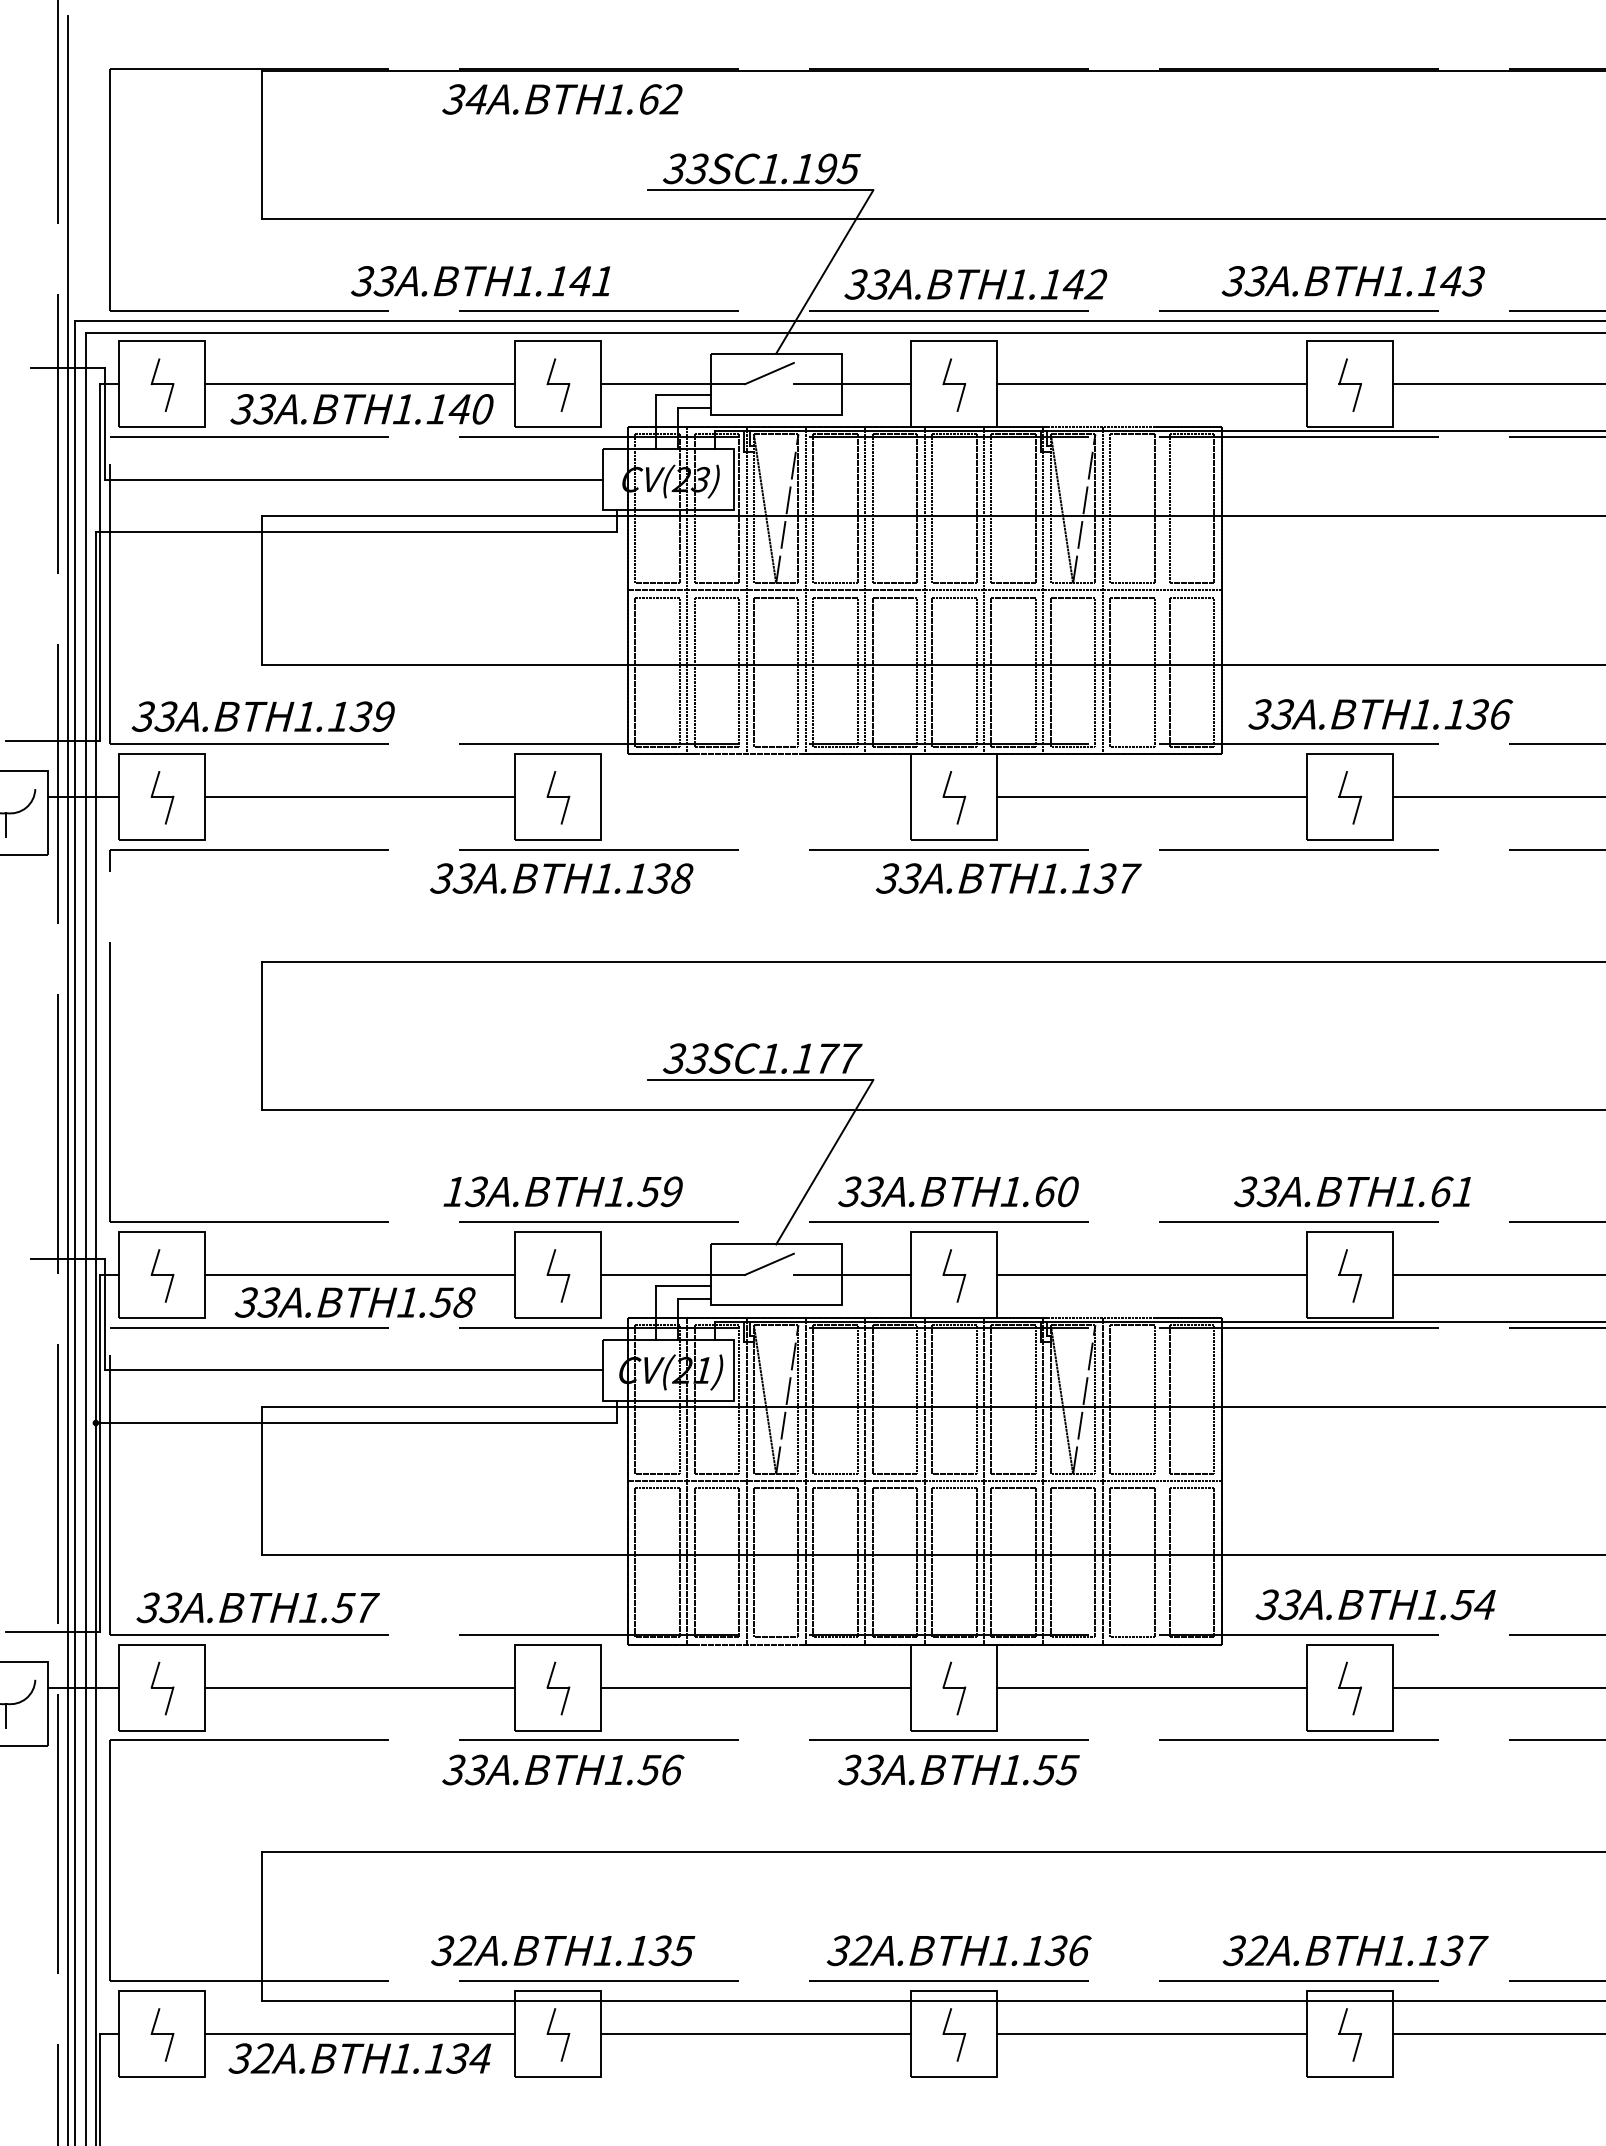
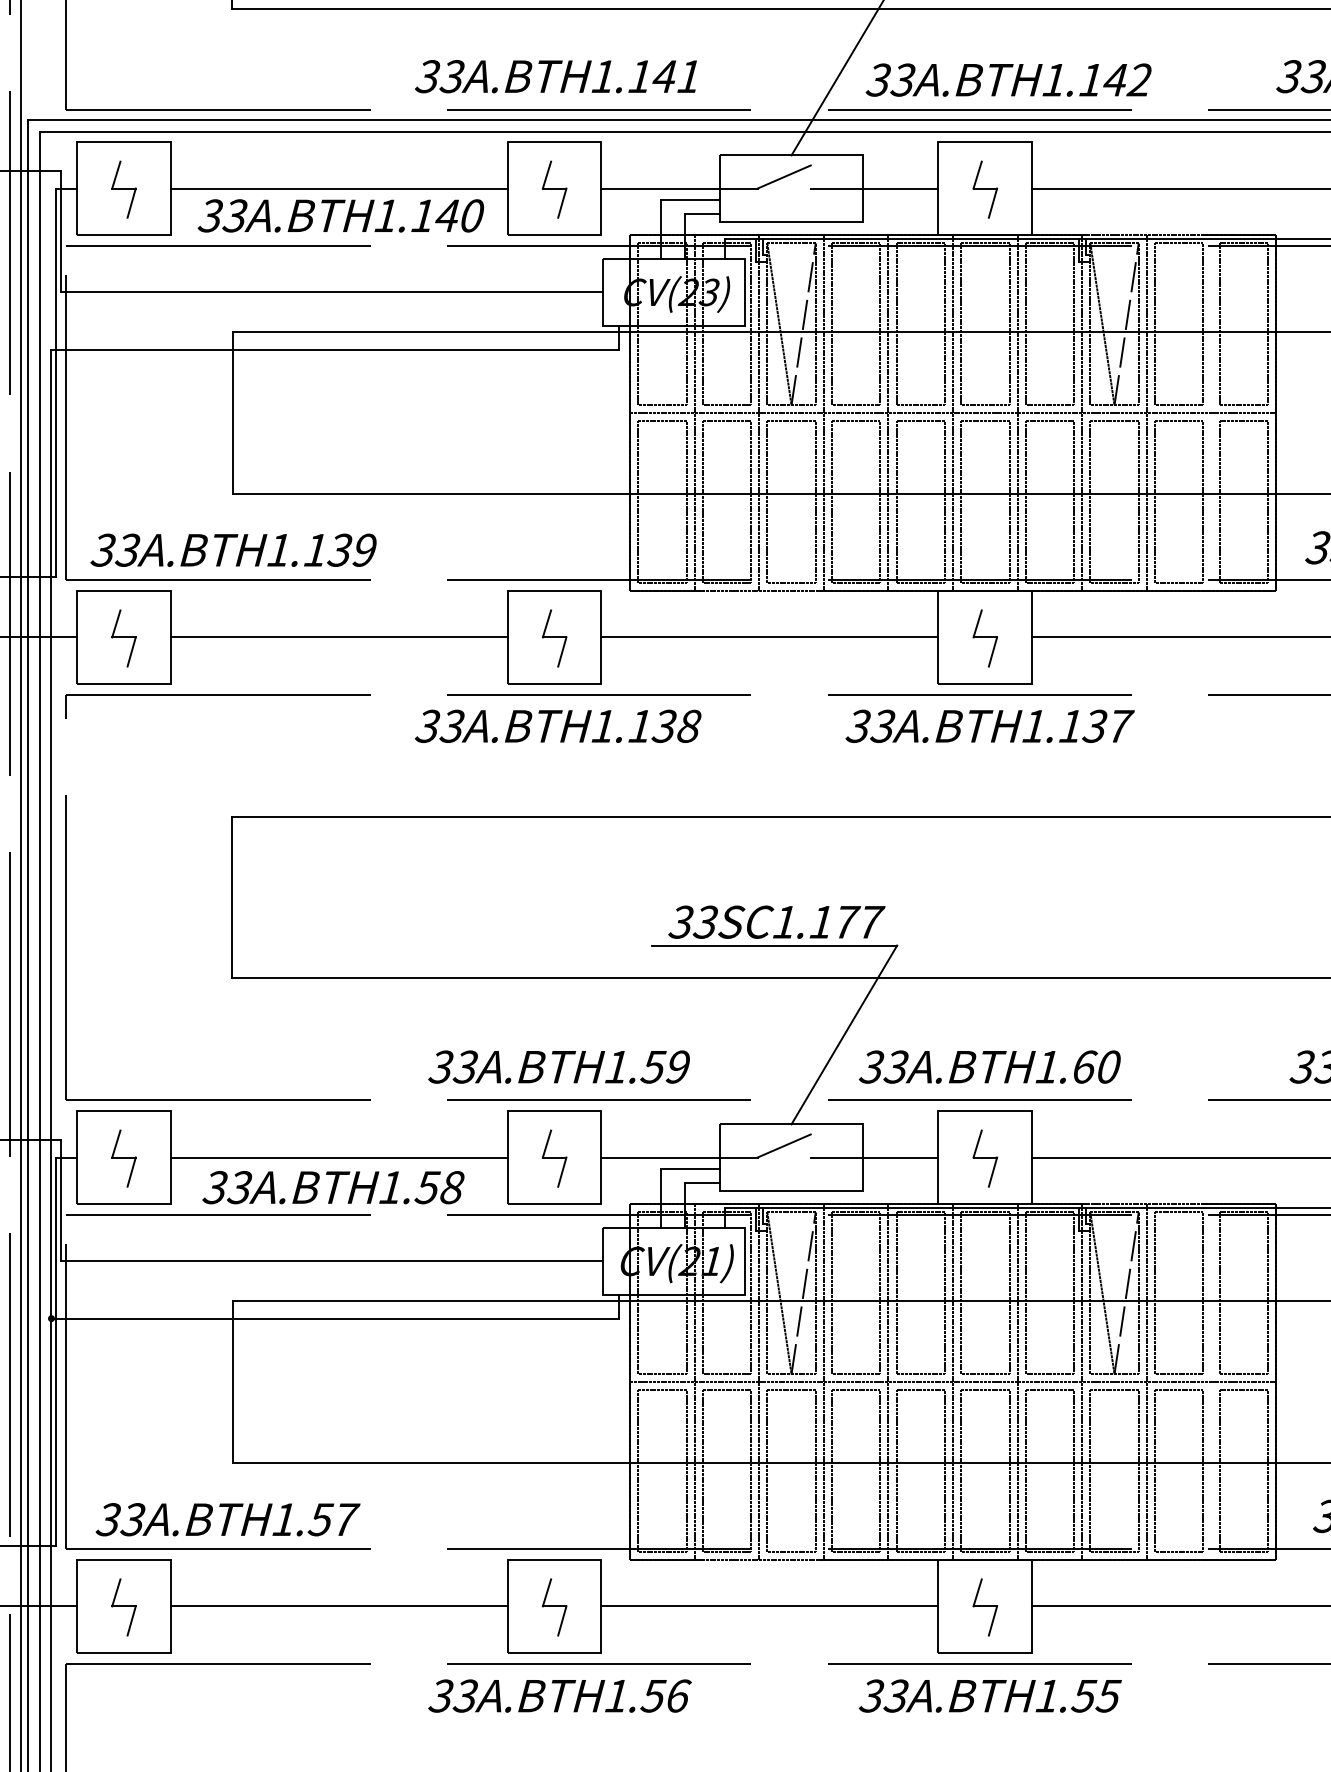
text: (480, 281) -> (555, 76), moved
line: (756, 796) -> (770, 637), added
text: (1008, 878) -> (989, 726), moved
text: (453, 1191) -> (440, 1066), 13 -> 33

